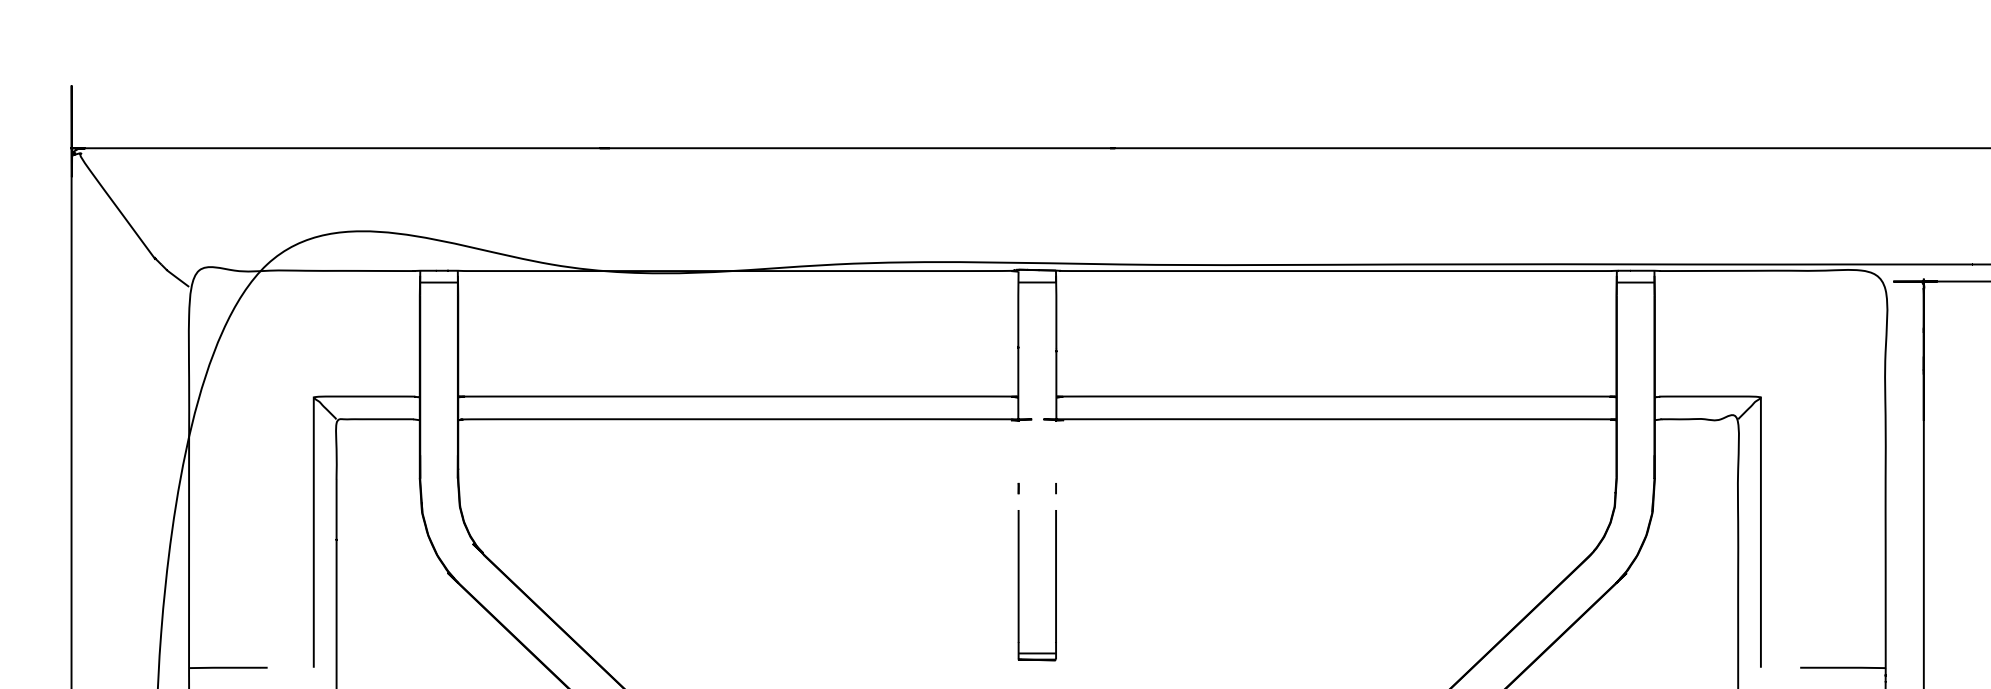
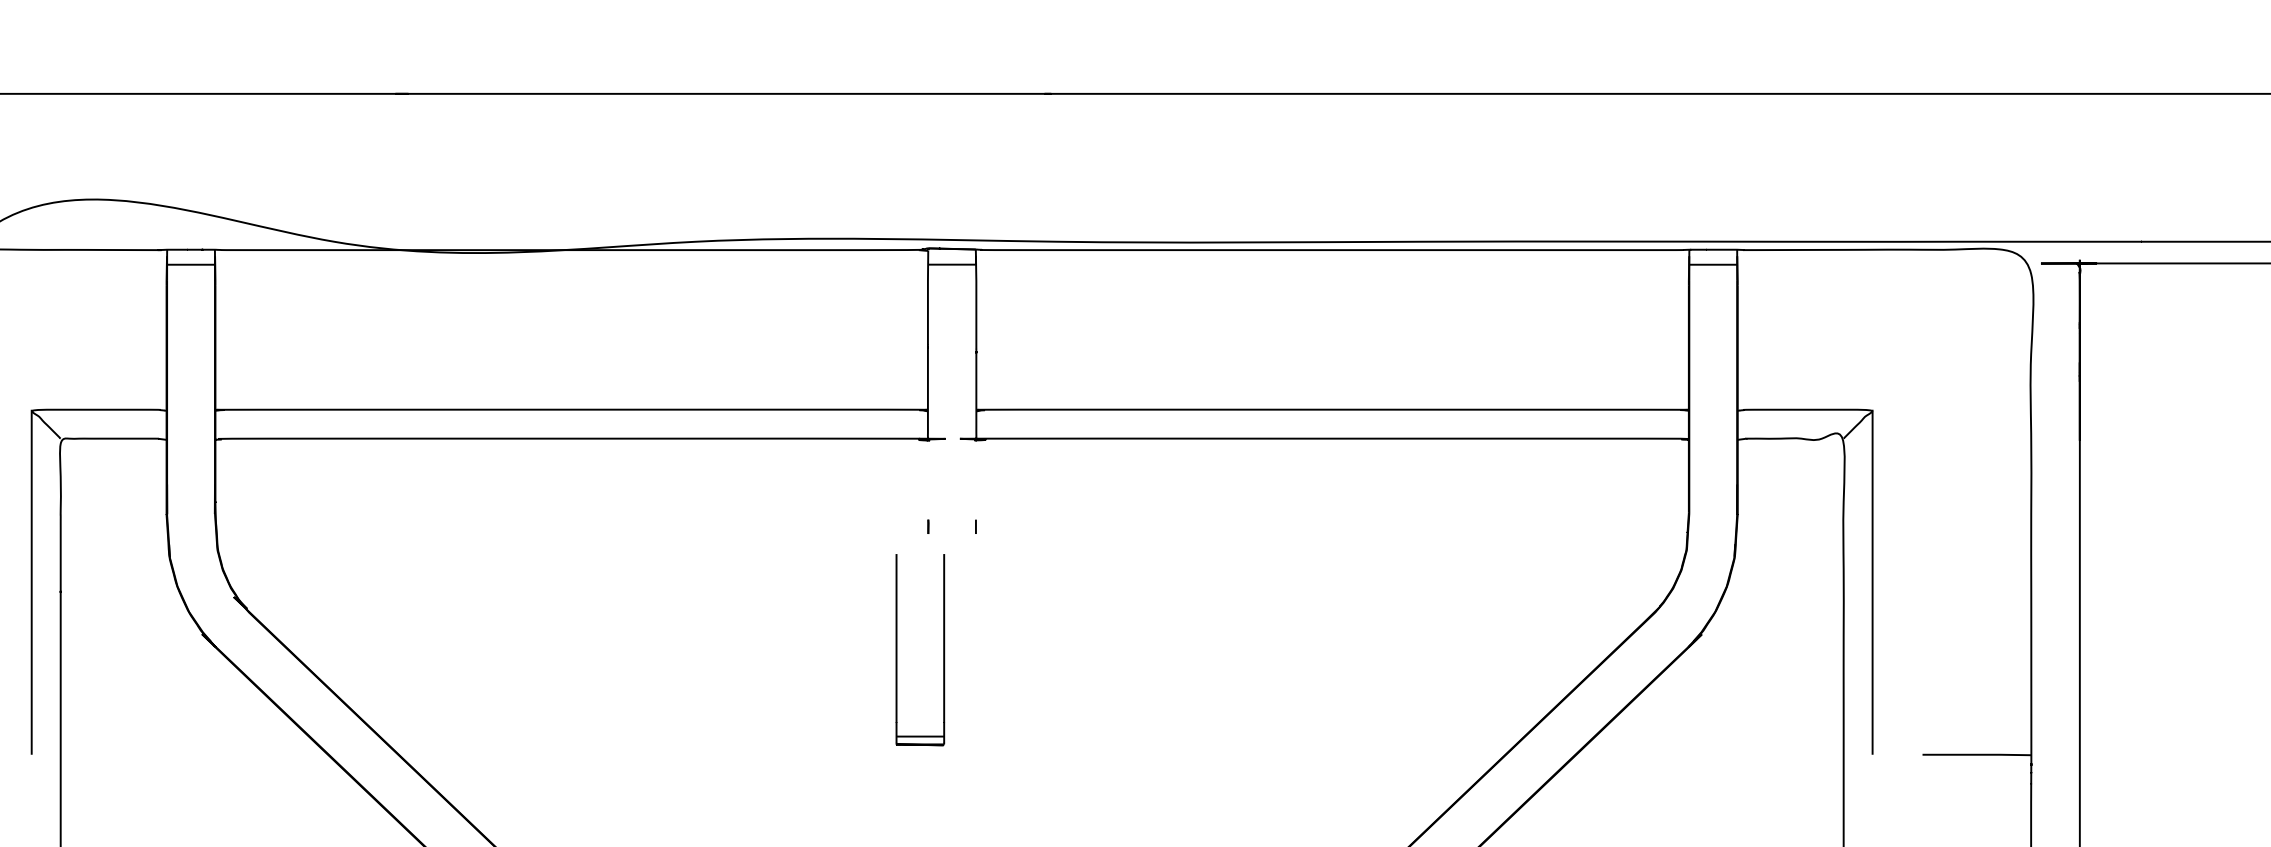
part: (1019, 585) -> (897, 650), moved

